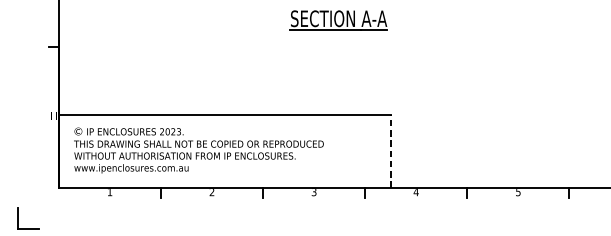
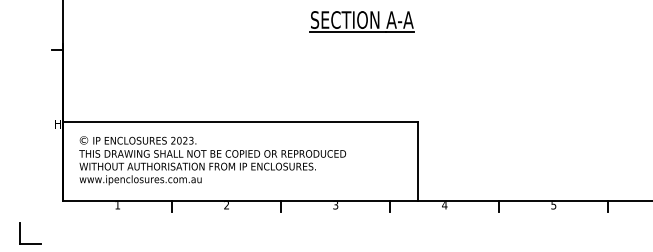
line: (390, 151) -> (417, 161), dashed -> solid

